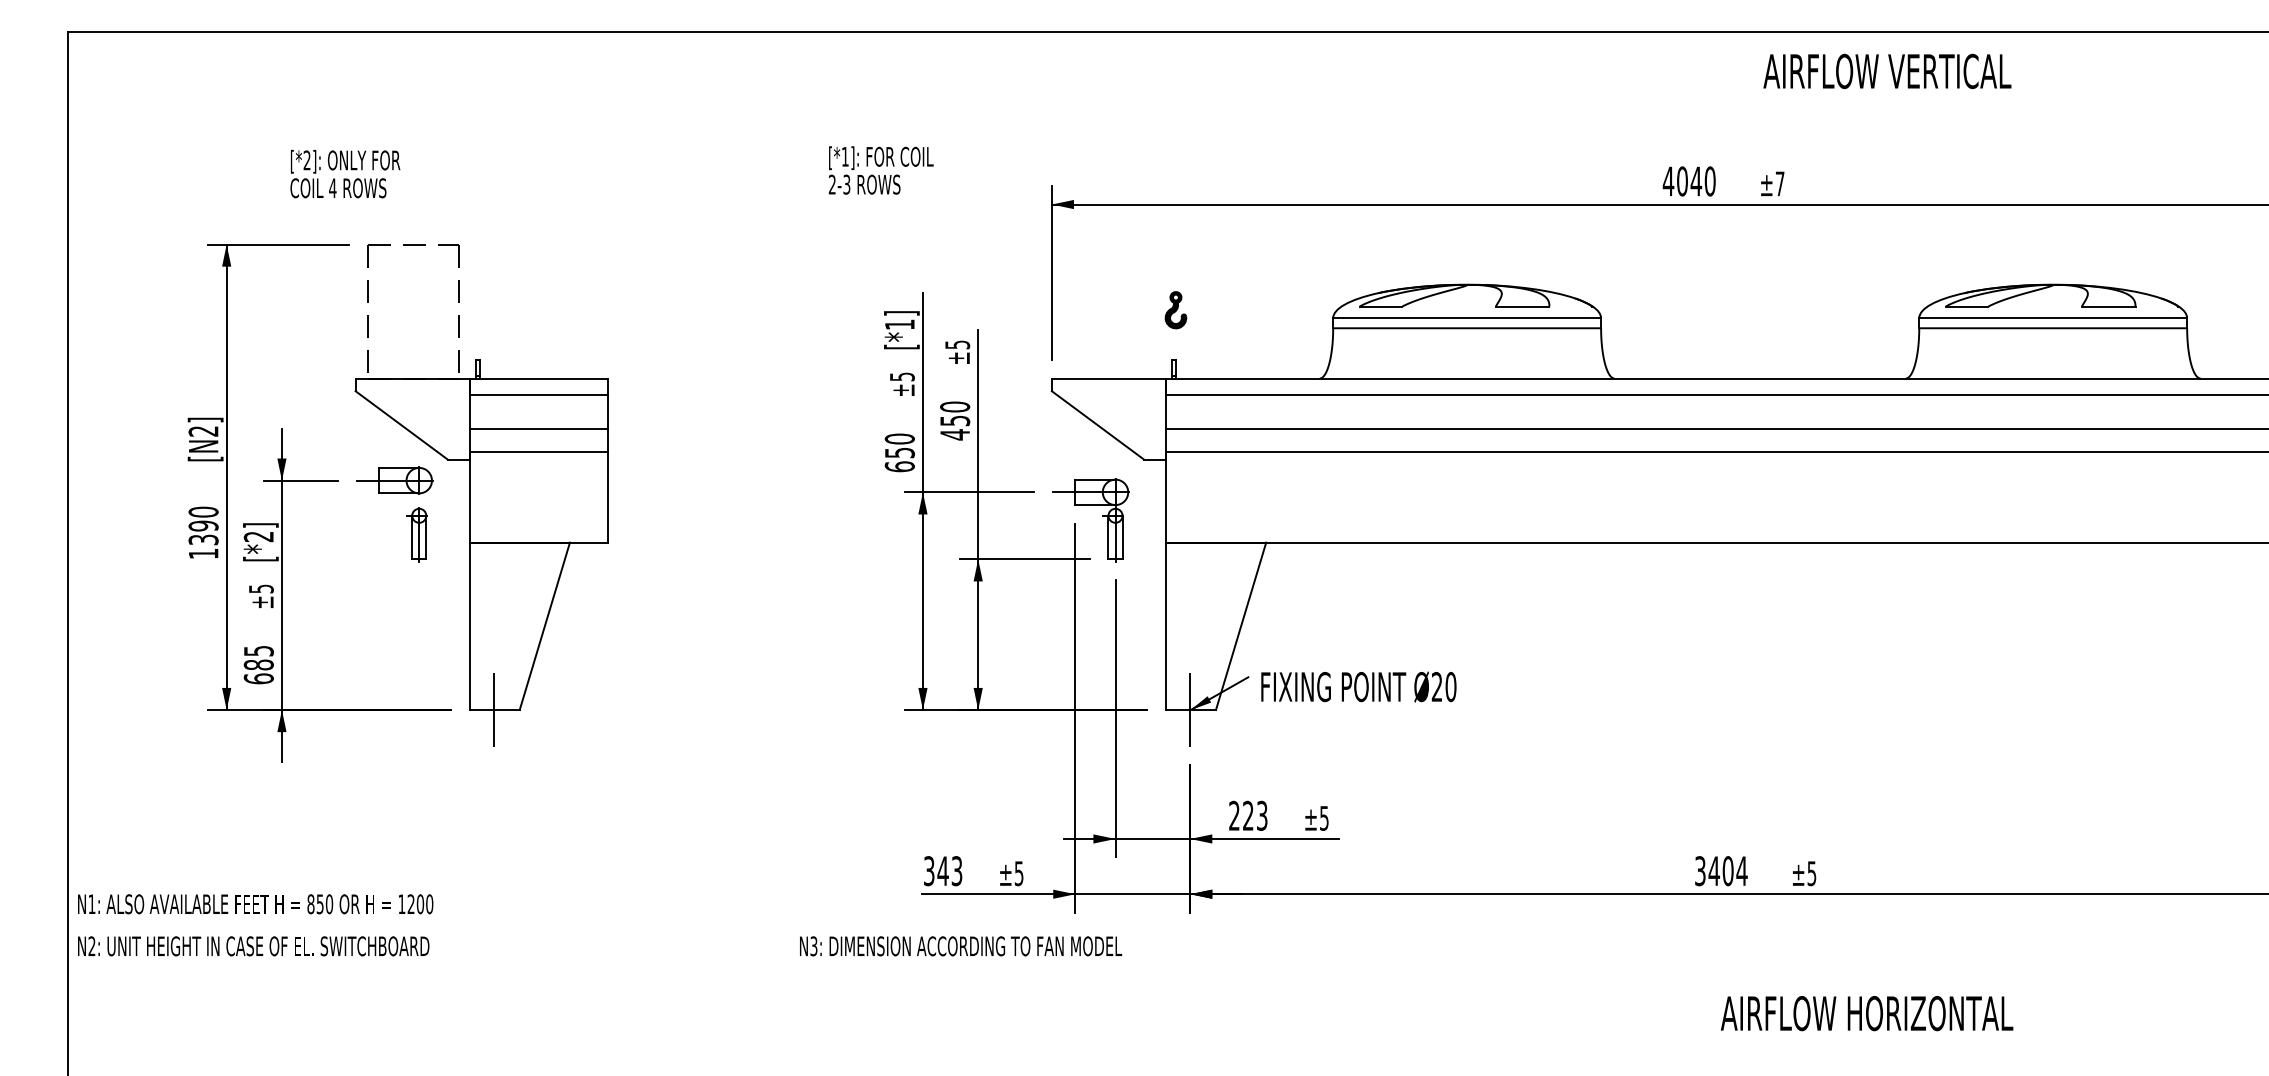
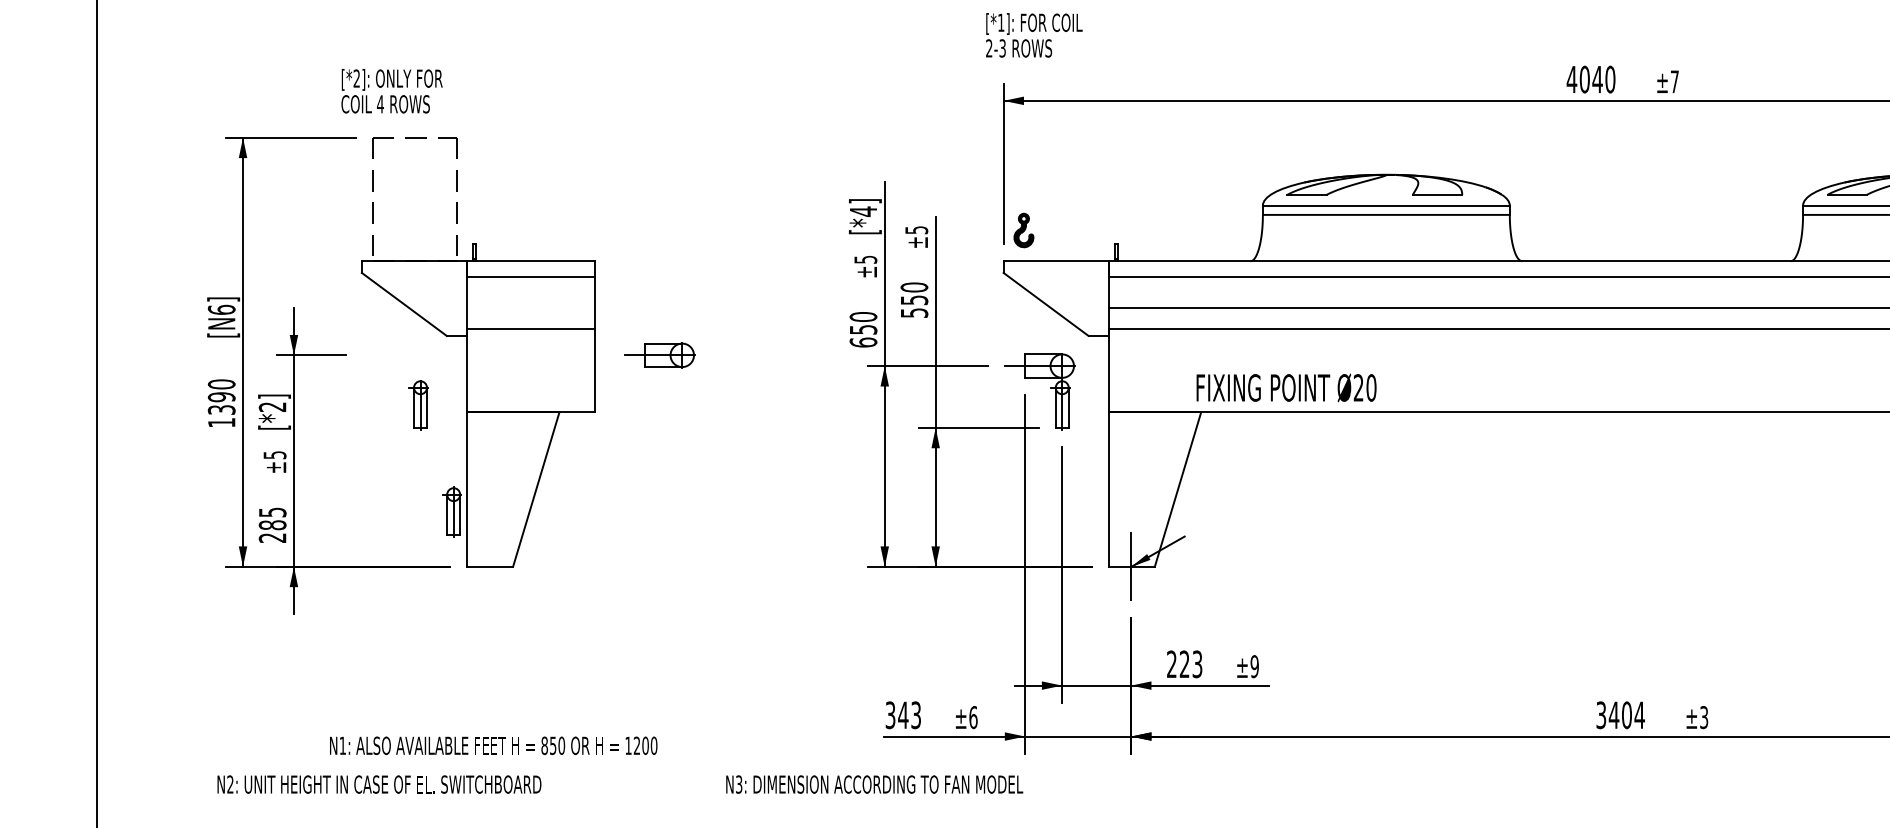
text: (880, 170) -> (1033, 35), moved
text: (345, 173) -> (392, 90), moved
part: (1175, 310) -> (1023, 230), moved
text: (899, 324) -> (863, 211), [*1] -> [*4]
line: (538, 429) -> (530, 308), removed
text: (203, 430) -> (221, 309), [N2] -> [N6]
text: (955, 434) -> (914, 312), 450 -> 550
part: (394, 480) -> (659, 355), moved
part: (452, 650) -> (451, 511), added
text: (258, 678) -> (272, 537), 685 -> 285
text: (1358, 686) -> (1286, 387), moved
line: (493, 709) -> (488, 566), removed
text: (1323, 817) -> (1253, 665), ±5 -> ±9
text: (1018, 873) -> (972, 717), ±5 -> ±6
text: (1812, 873) -> (1704, 717), ±5 -> ±3
text: (255, 904) -> (493, 746), moved
text: (253, 946) -> (379, 784), moved
text: (961, 946) -> (875, 784), moved

